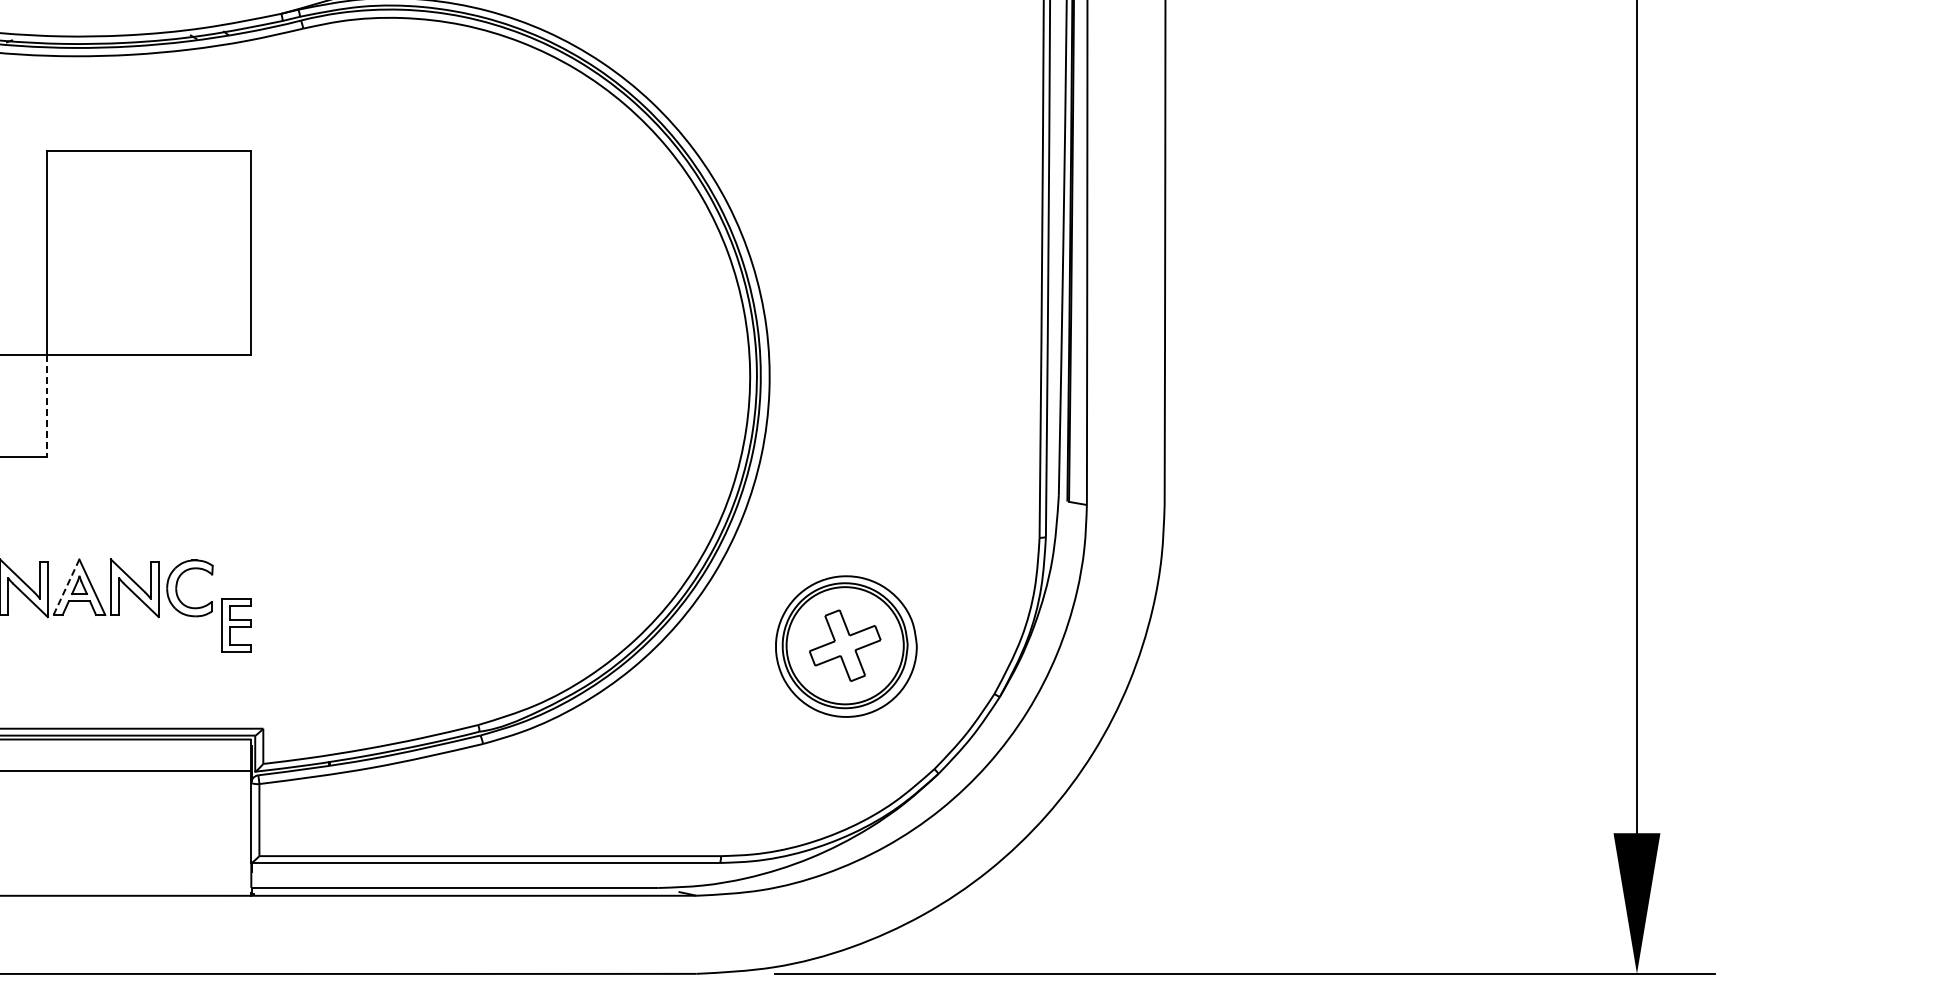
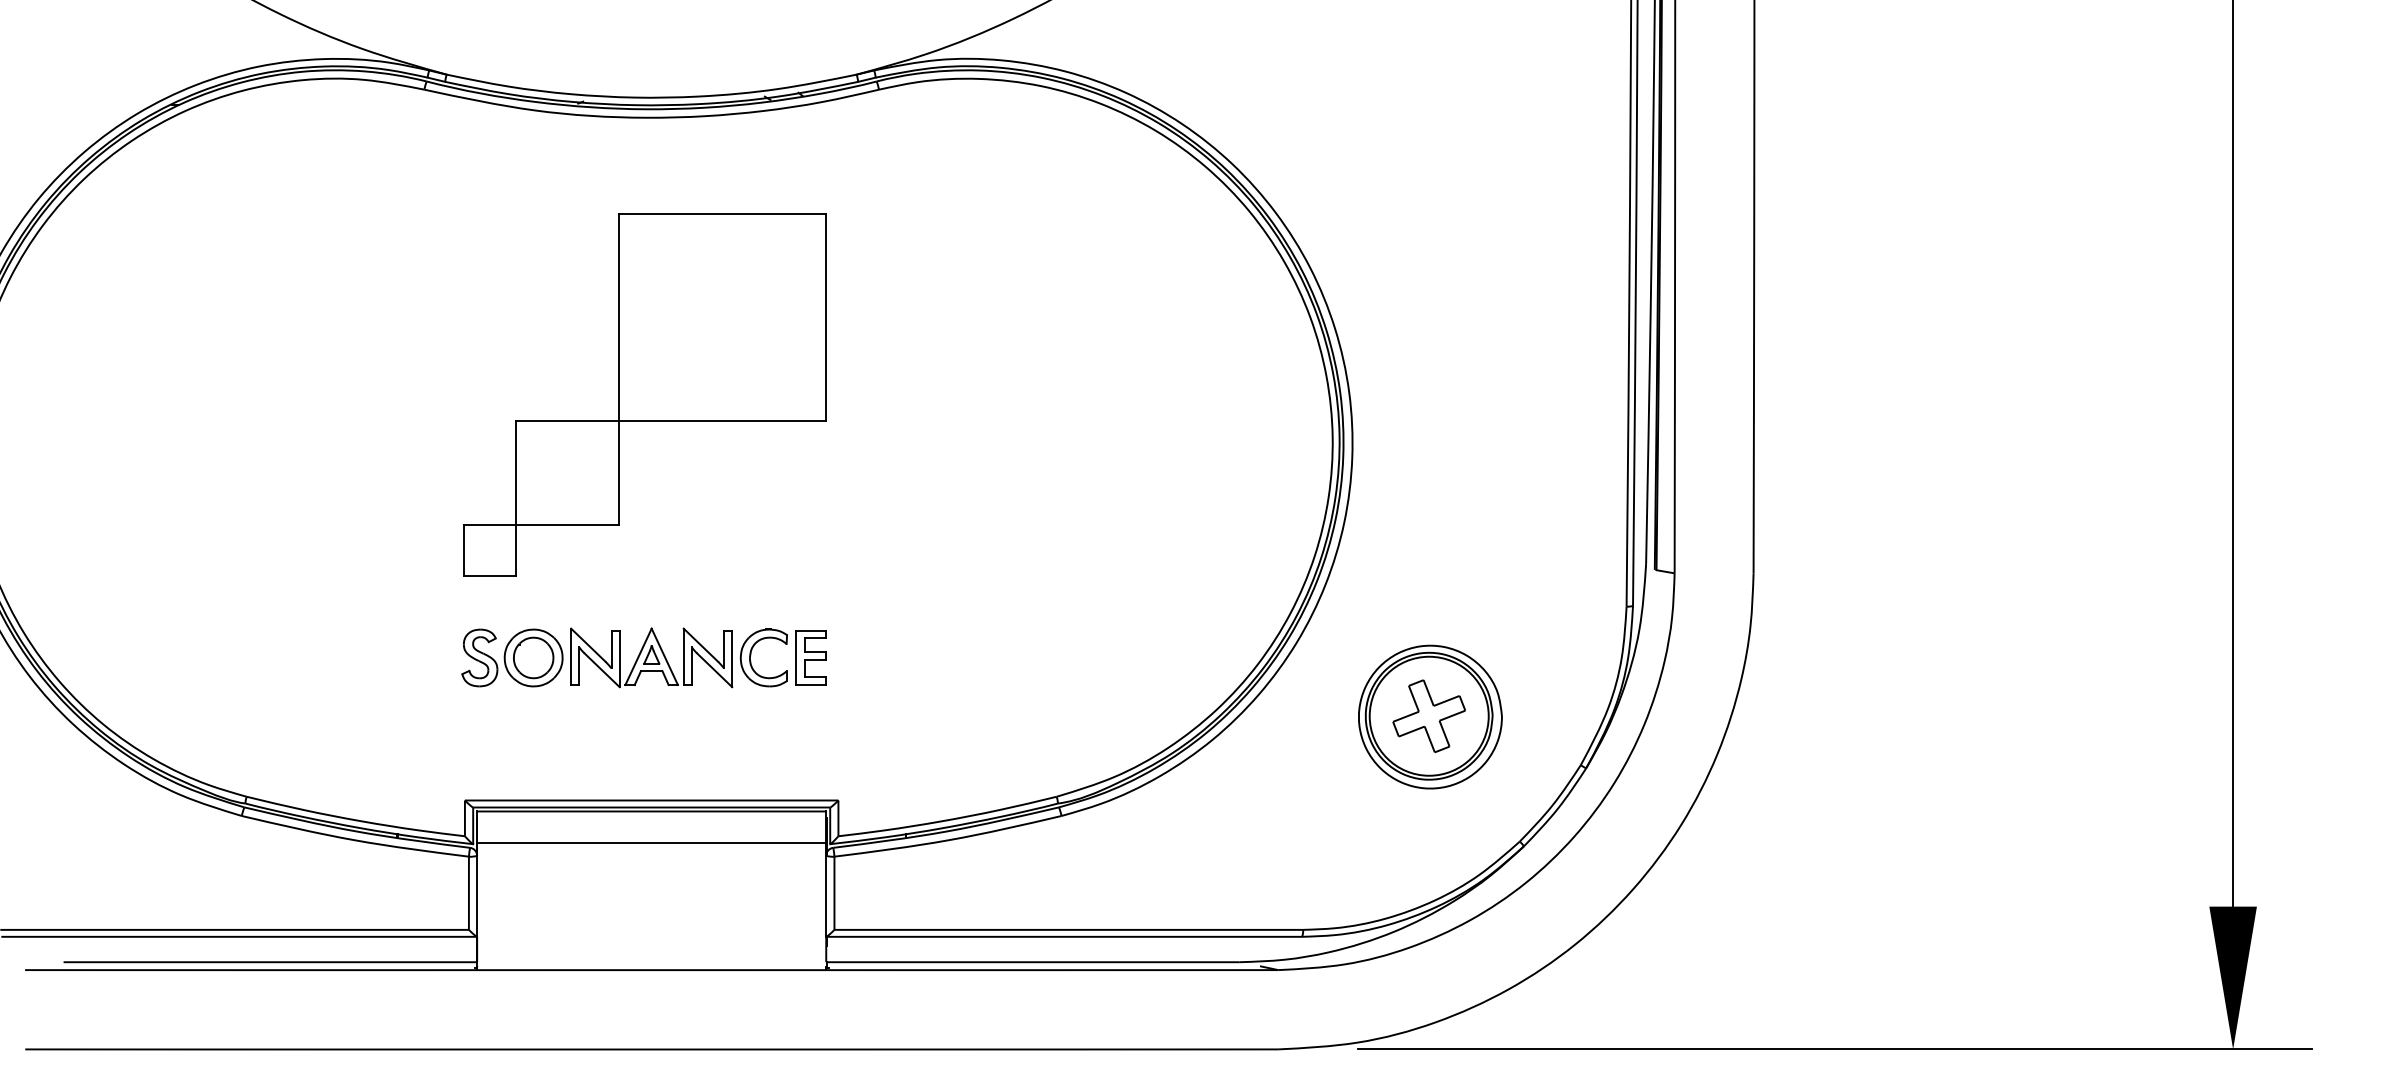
line: (47, 405) -> (619, 472), dashed -> solid
line: (66, 587) -> (638, 657), dashed -> solid
part: (235, 625) -> (810, 657), moved

